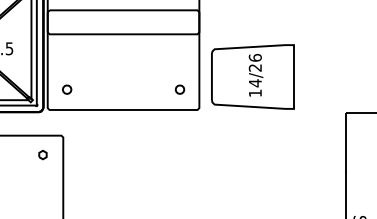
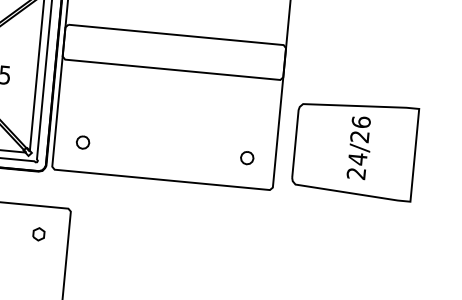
text: (254, 93) -> (355, 173), 14/26 -> 24/26

